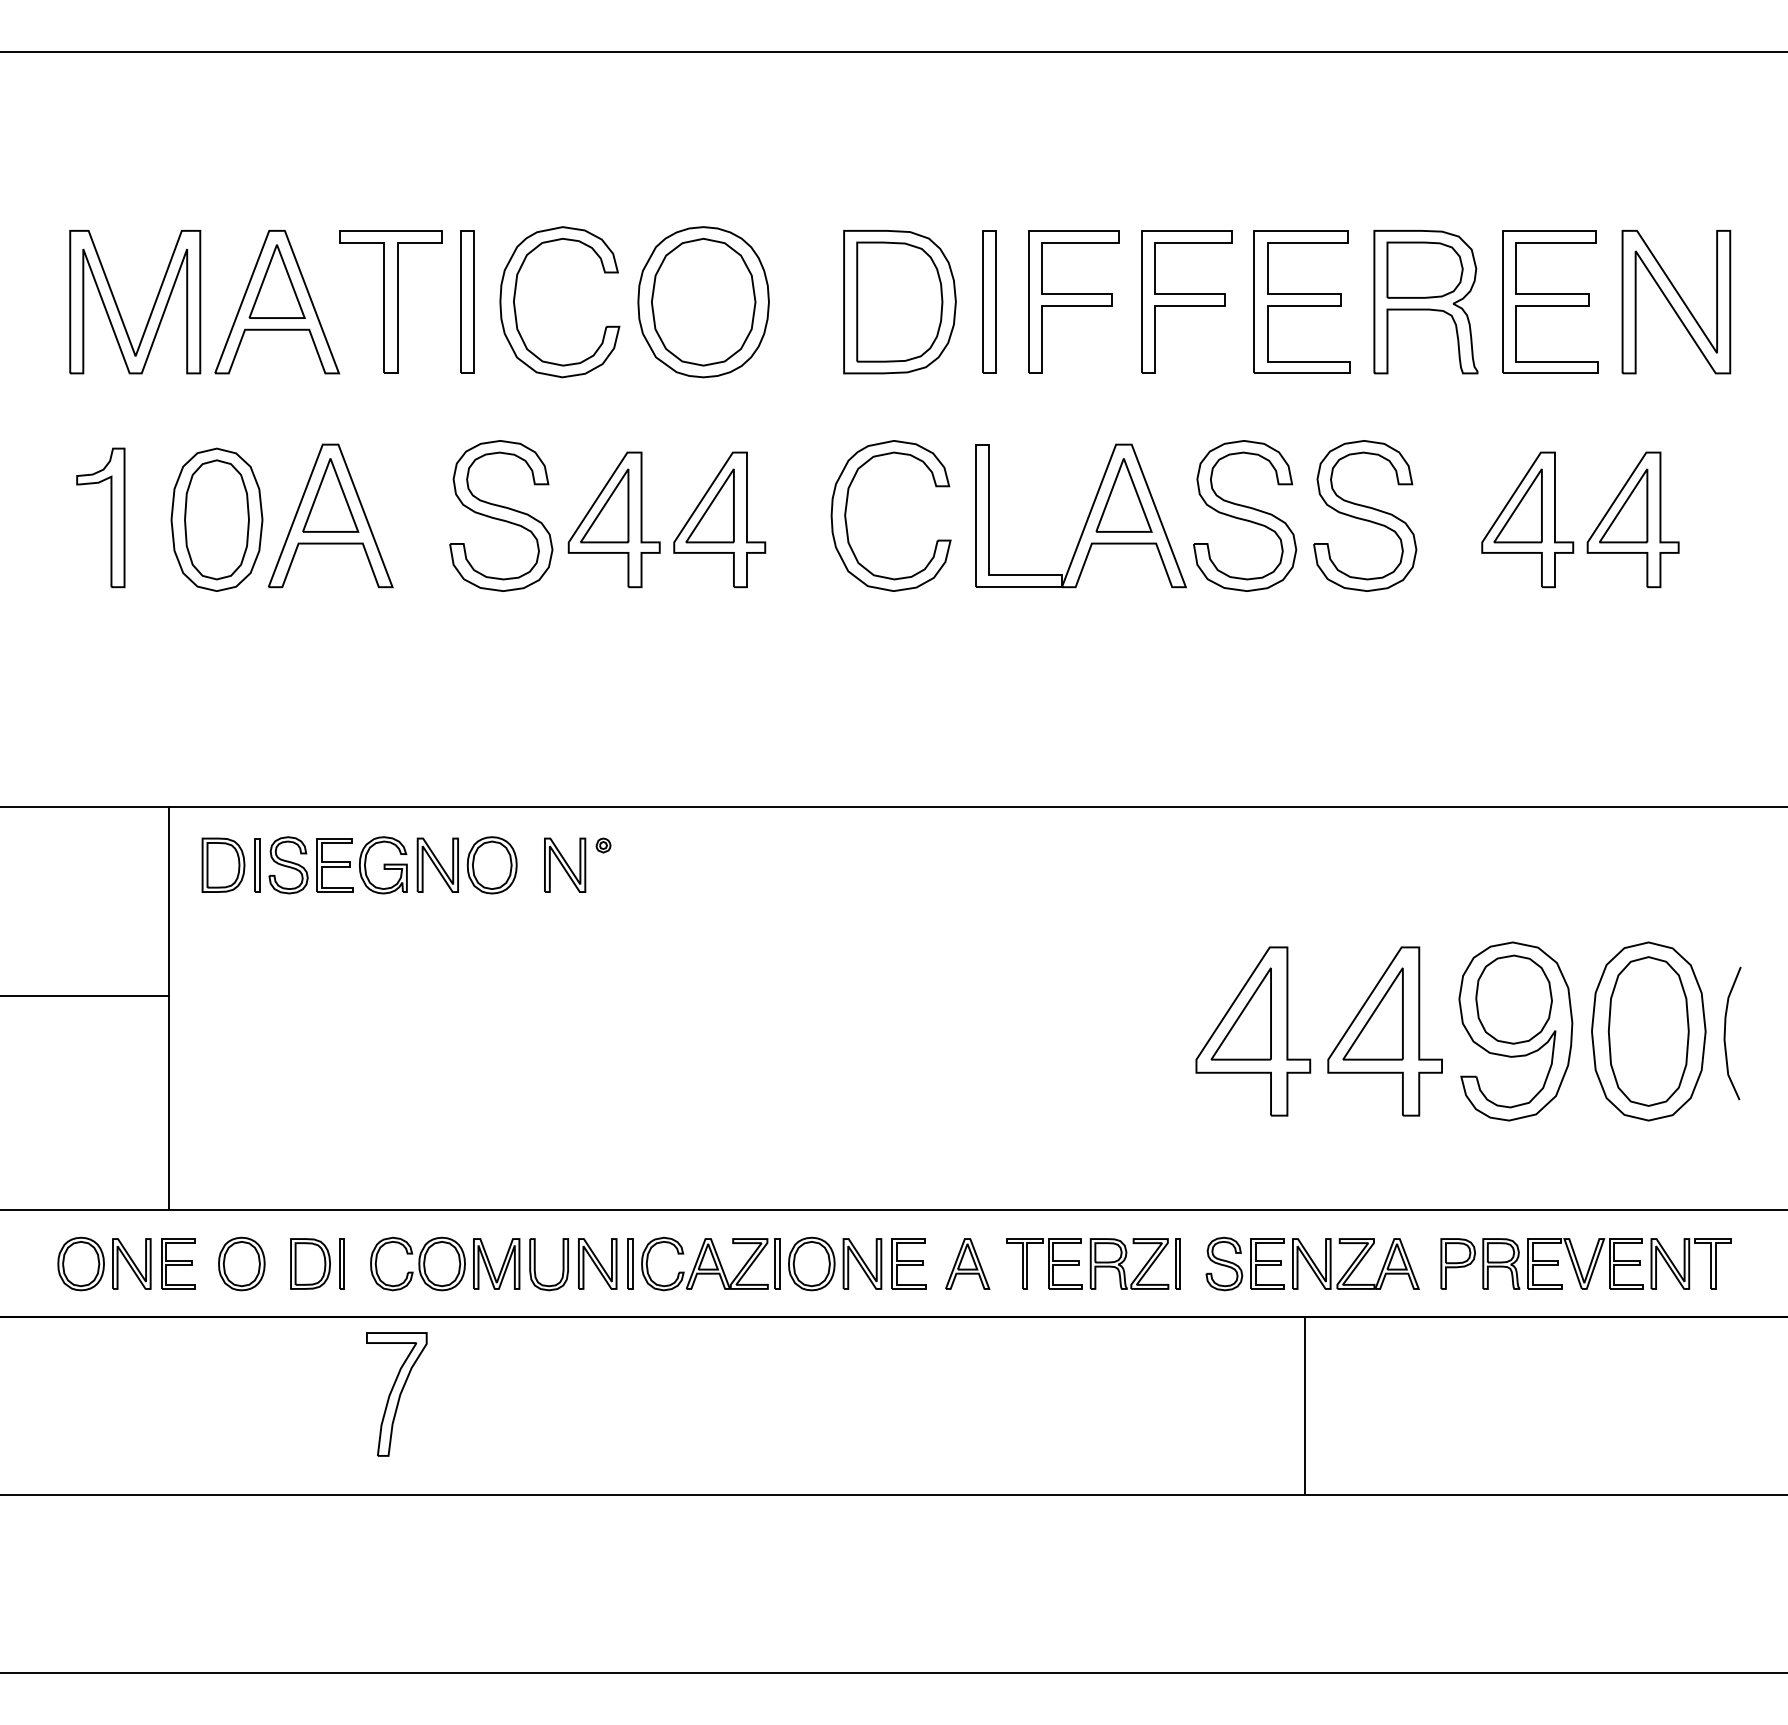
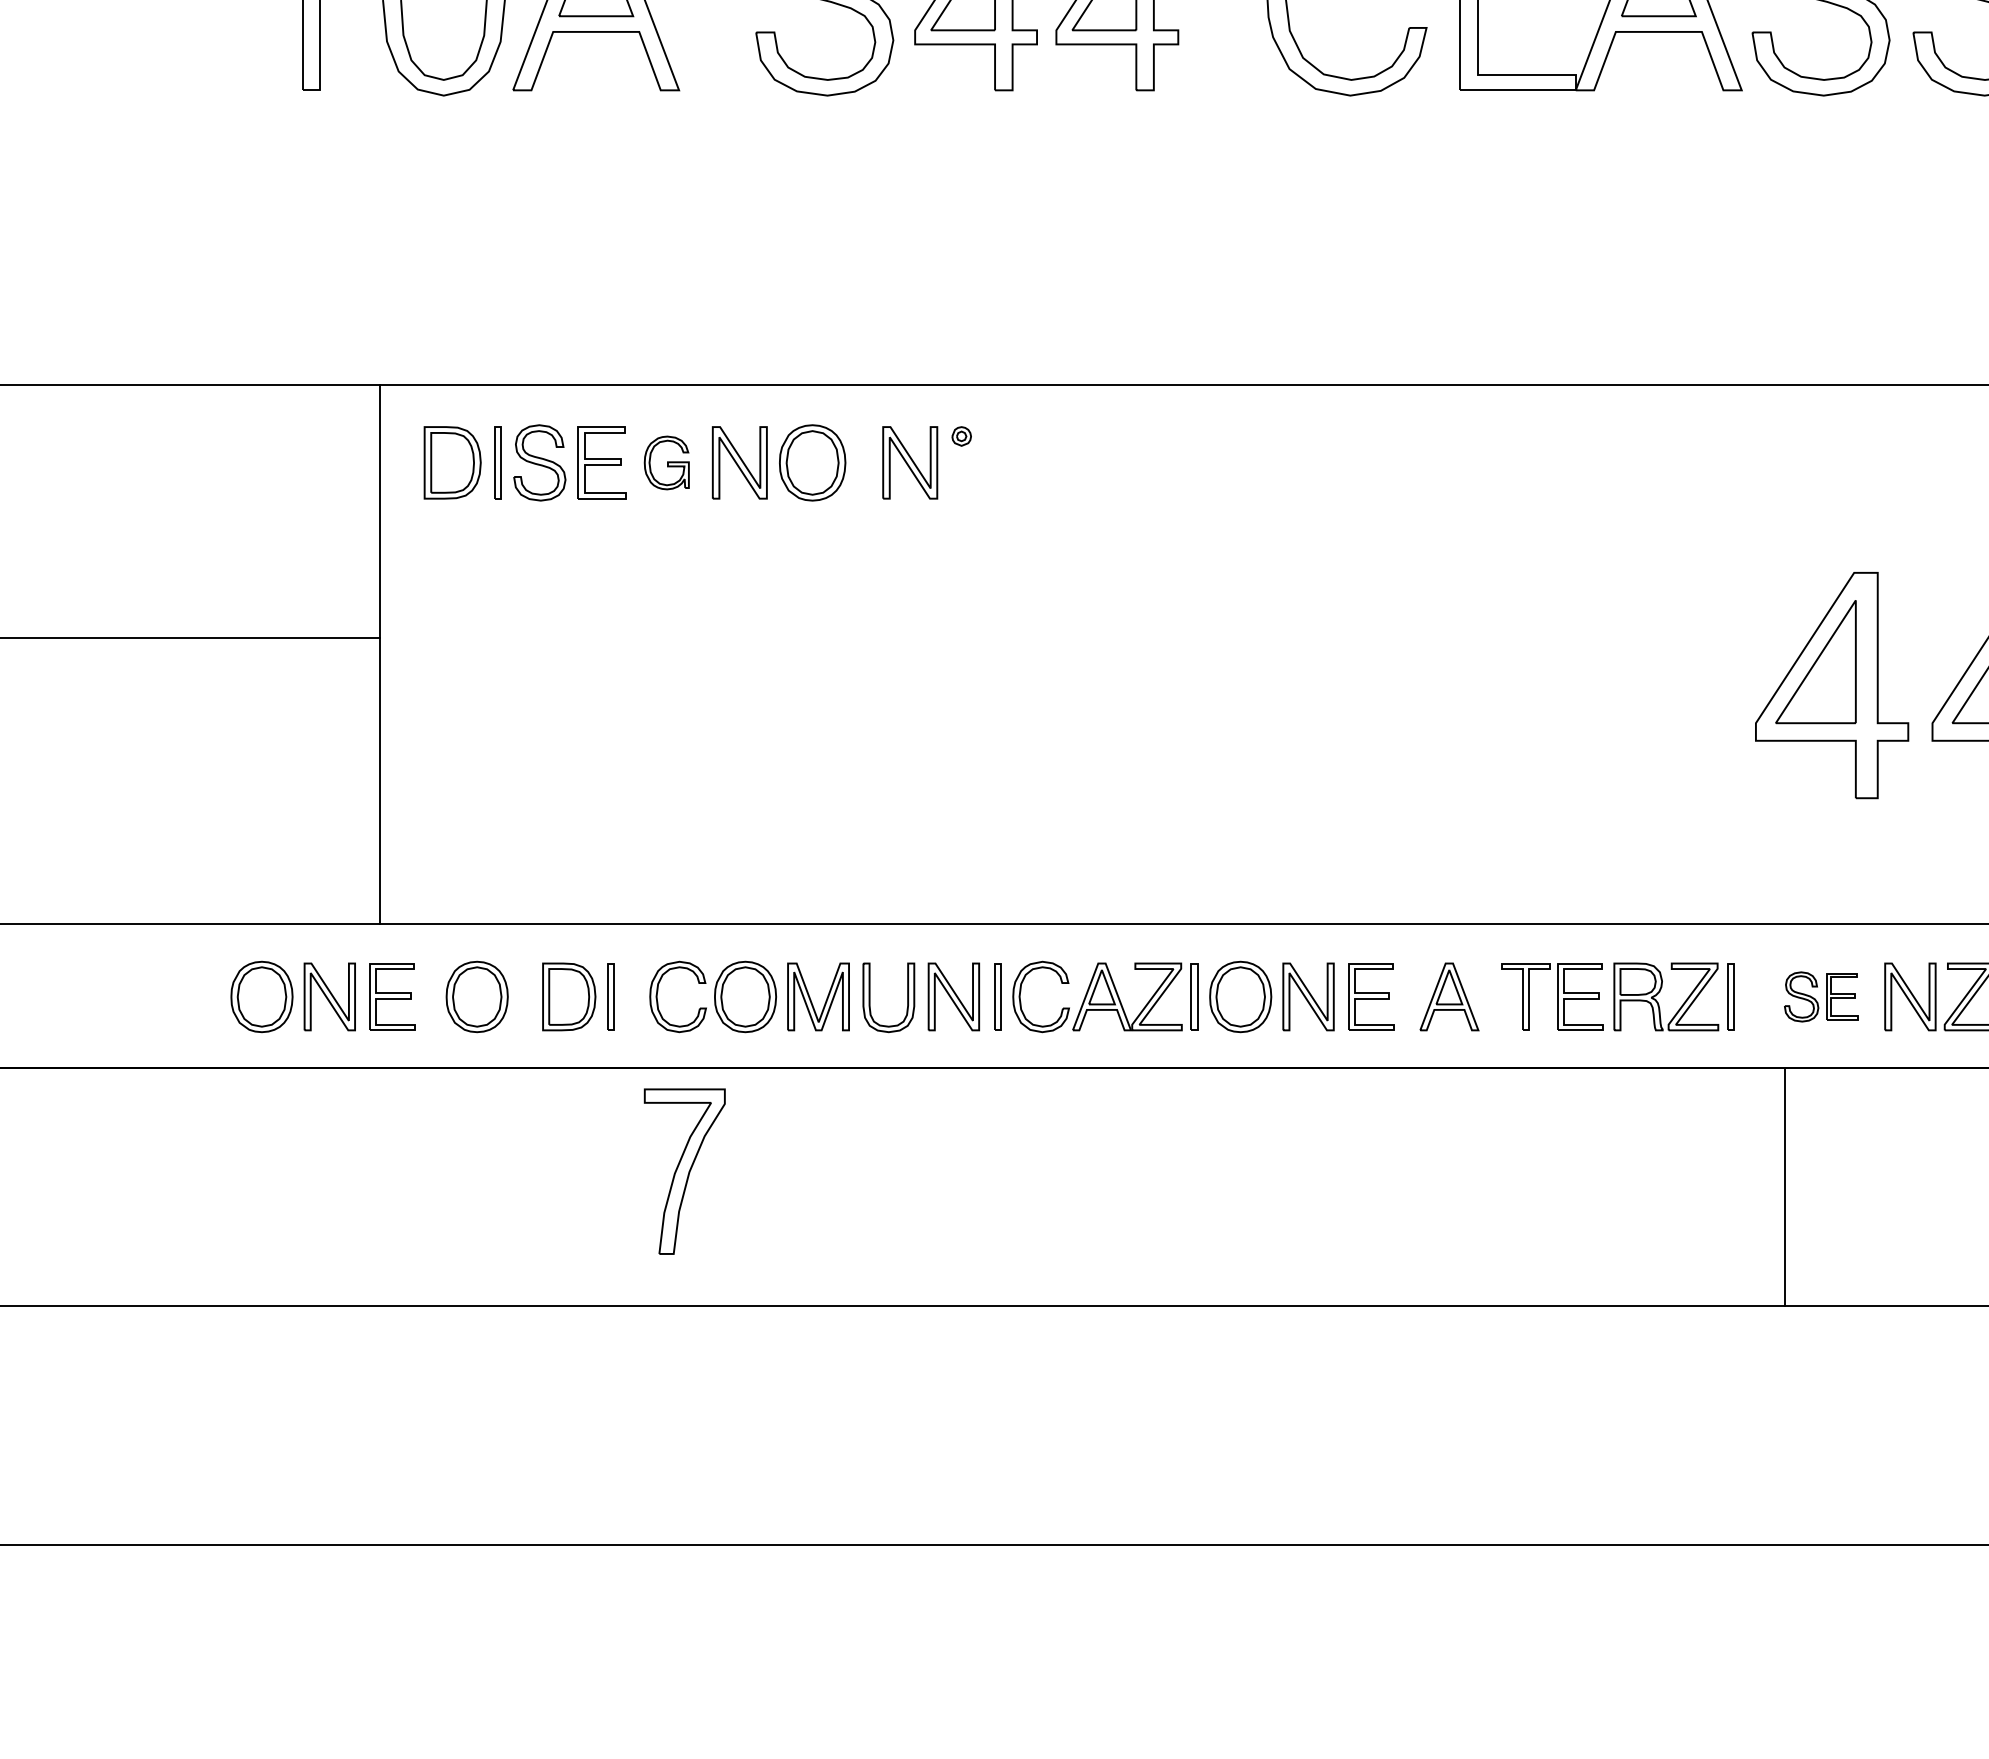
part: (383, 865) -> (666, 463), size x0.7
part: (1244, 1263) -> (1820, 996), size x0.7
line: (1304, 1405) -> (1784, 1186), moved

